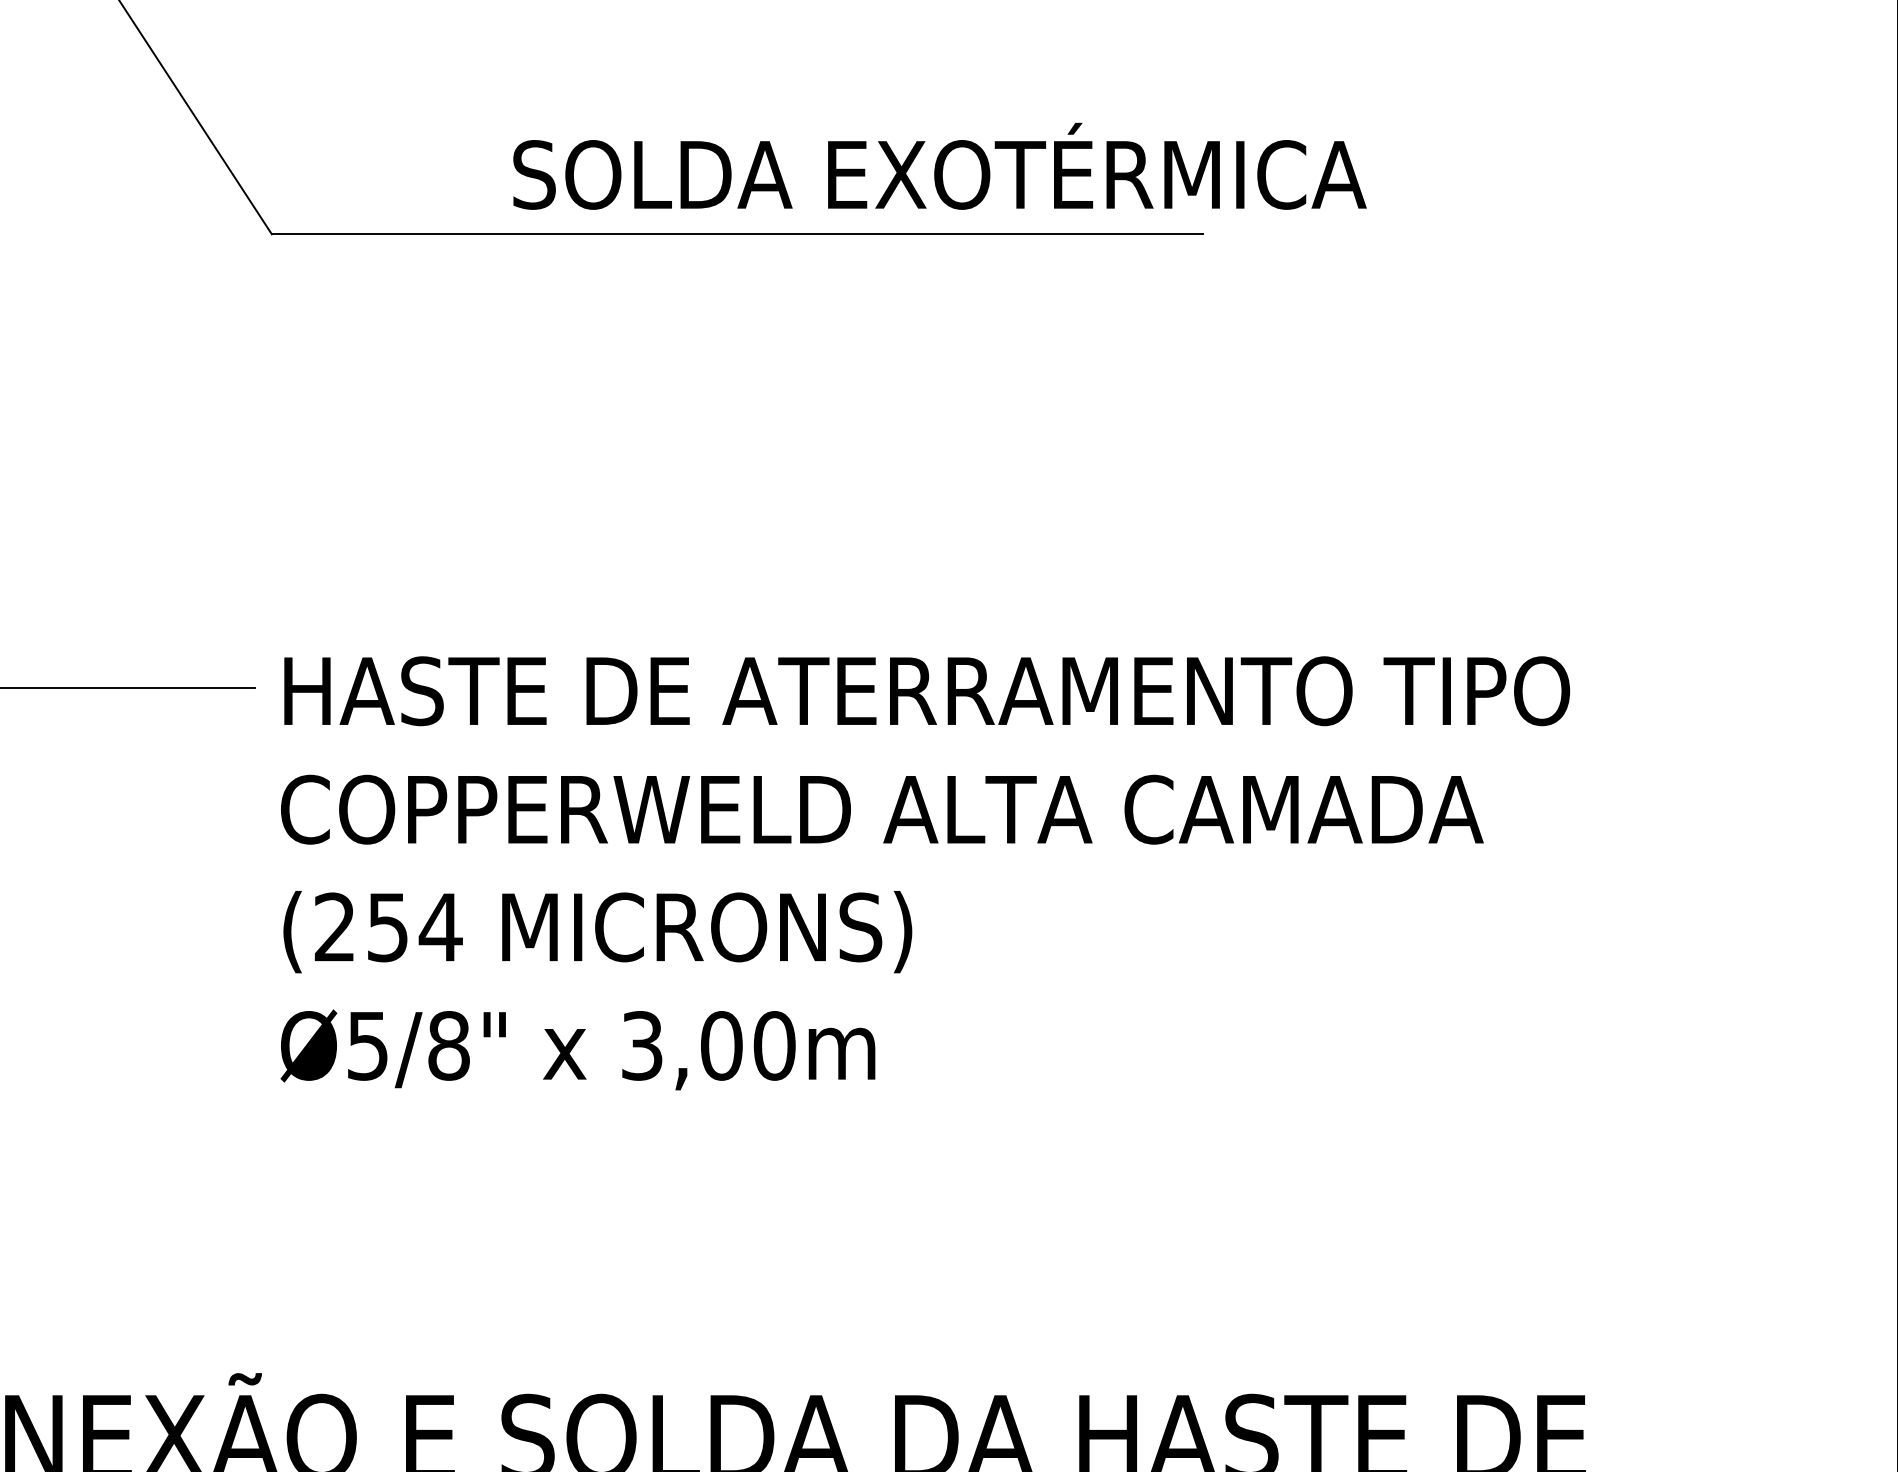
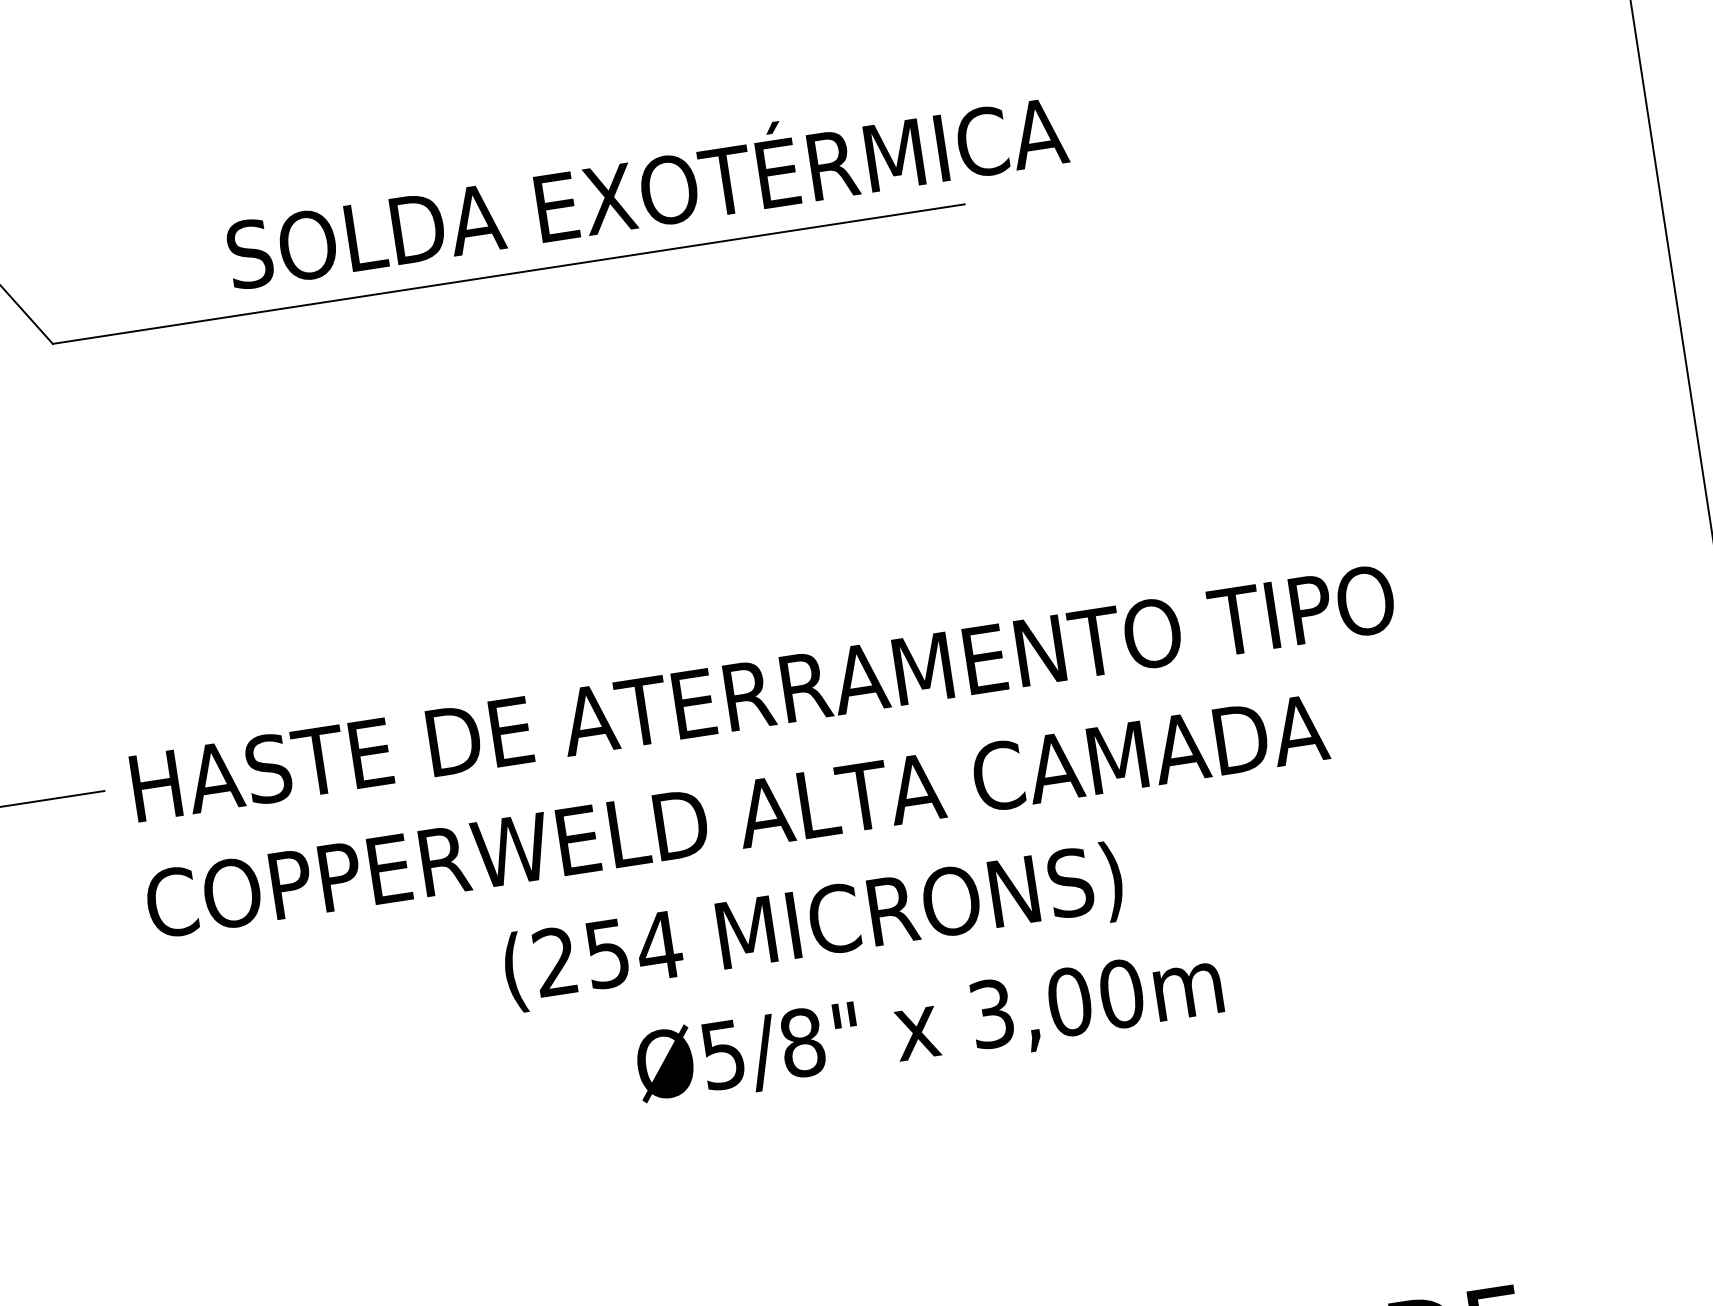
text: (939, 165) -> (645, 184), moved
text: (597, 932) -> (813, 927), moved
text: (577, 1049) -> (929, 1027), moved

